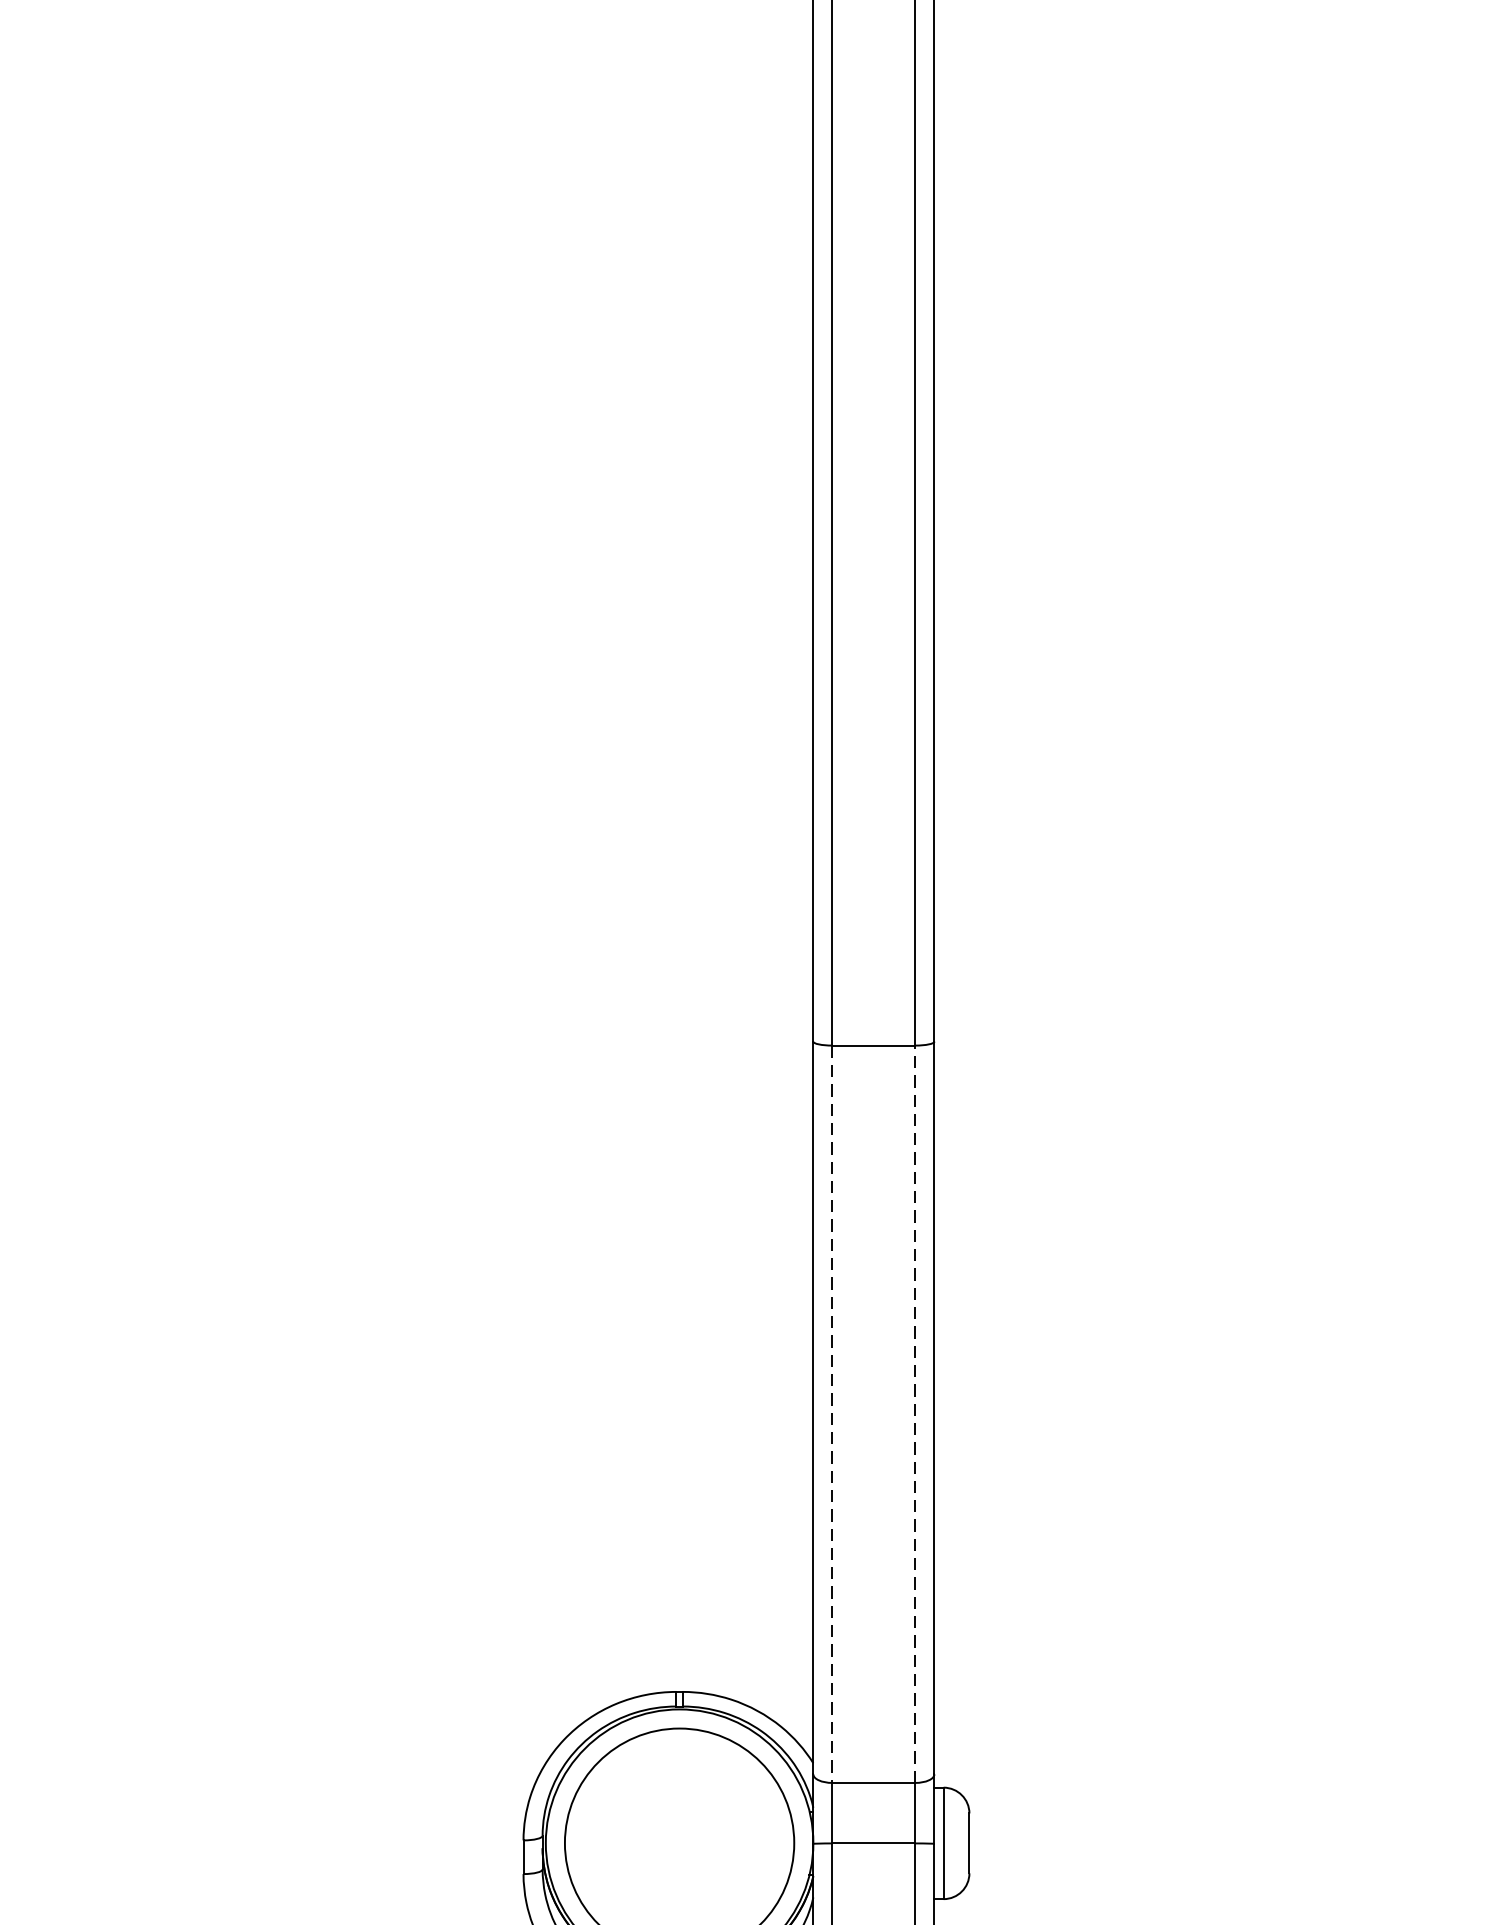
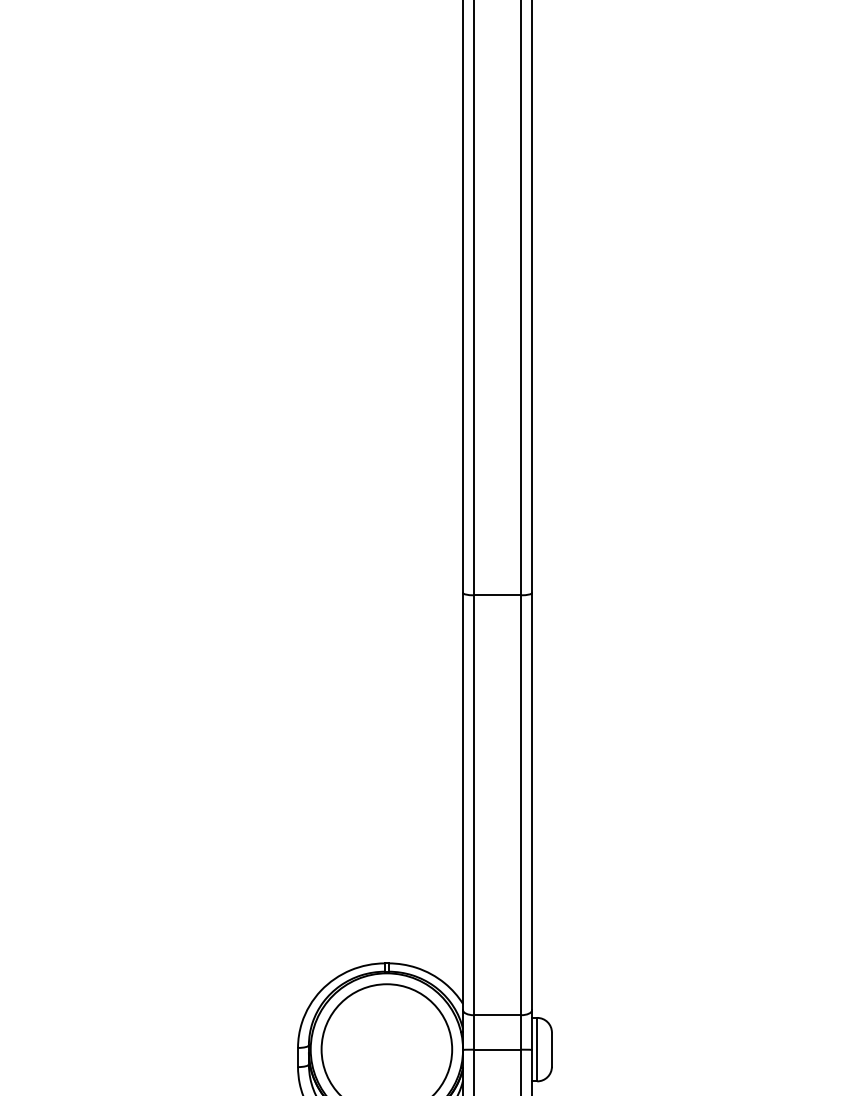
line: (831, 1414) -> (473, 805), dashed -> solid
line: (915, 1414) -> (521, 805), dashed -> solid

